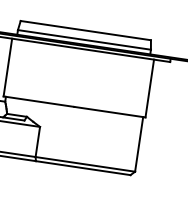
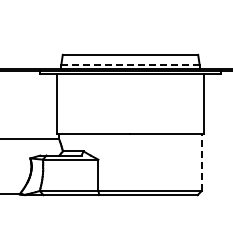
line: (84, 39) -> (130, 64), solid -> dashed
line: (138, 144) -> (201, 162), solid -> dashed

